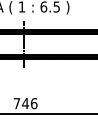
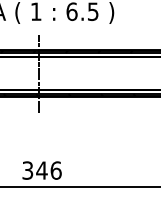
text: (16, 103) -> (27, 170), 746 -> 346

